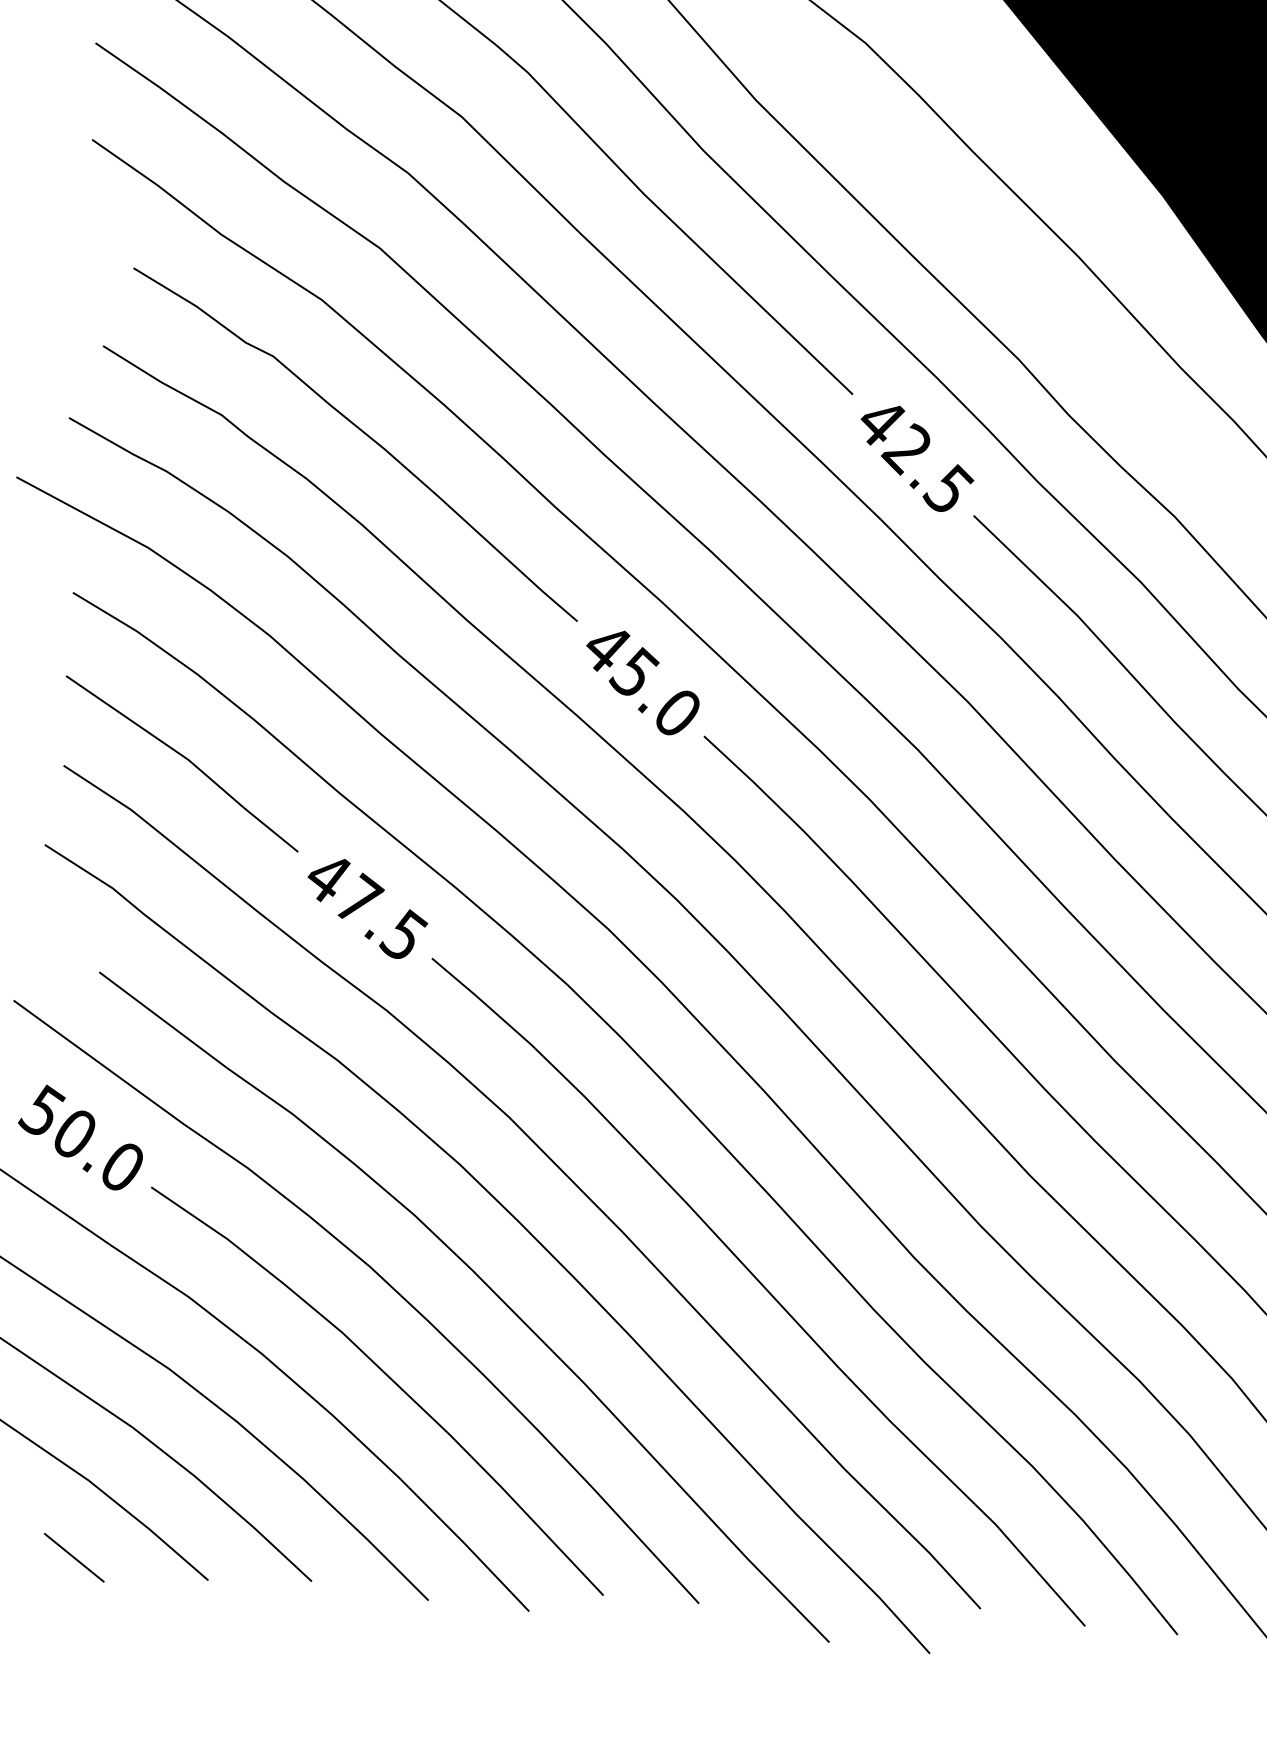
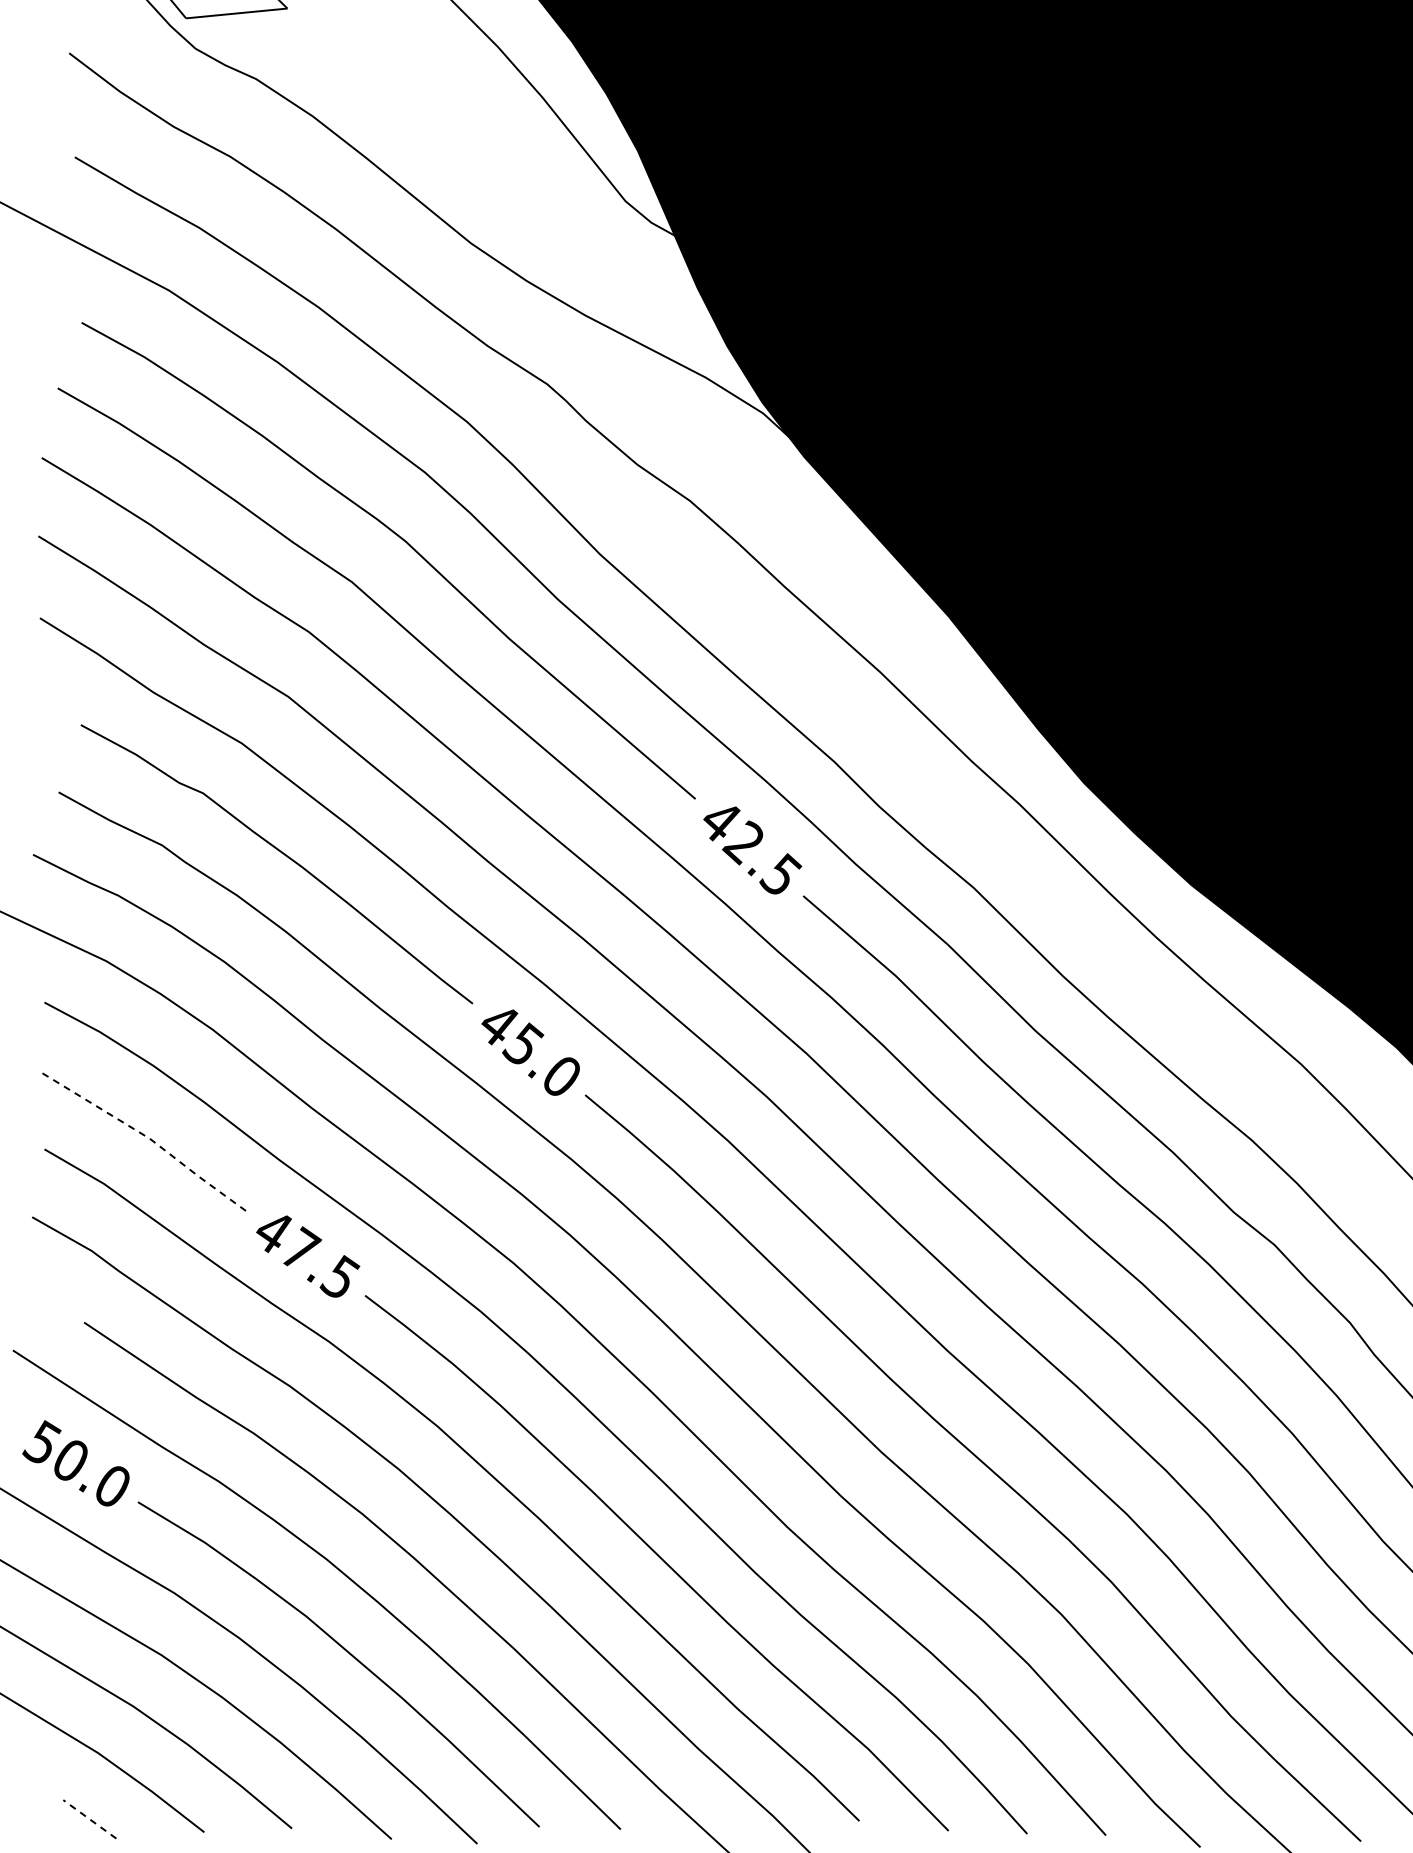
line: (188, 759) -> (149, 1138), solid -> dashed
line: (73, 1557) -> (89, 1819), solid -> dashed

